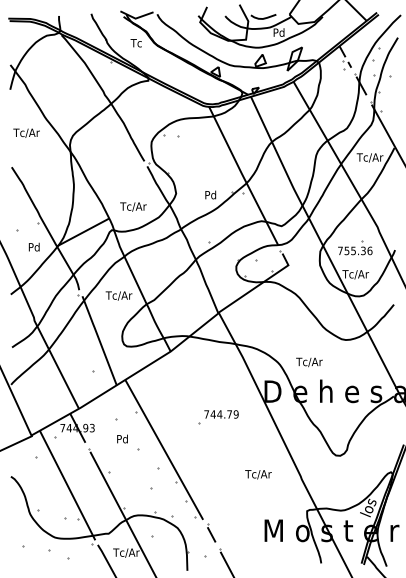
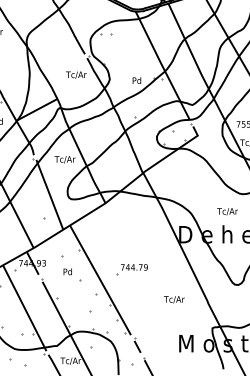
text: (133, 206) -> (76, 74), moved
text: (309, 362) -> (227, 211), moved
part: (218, 417) -> (132, 269), moved

